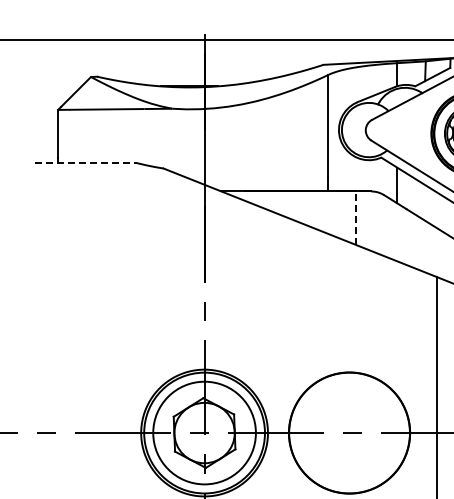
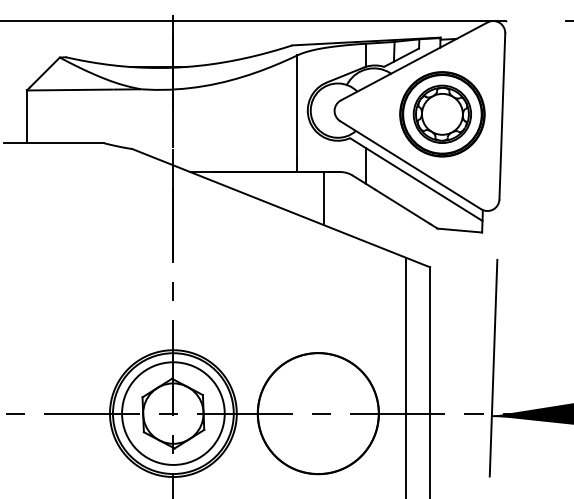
line: (85, 162) -> (54, 143), dashed -> solid
line: (355, 217) -> (324, 198), dashed -> solid

